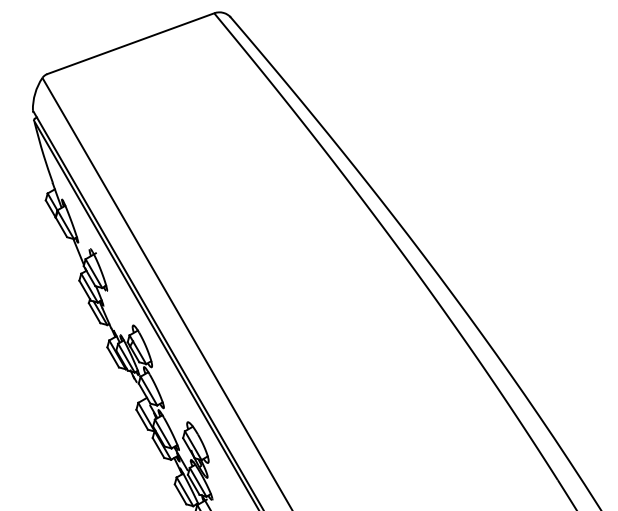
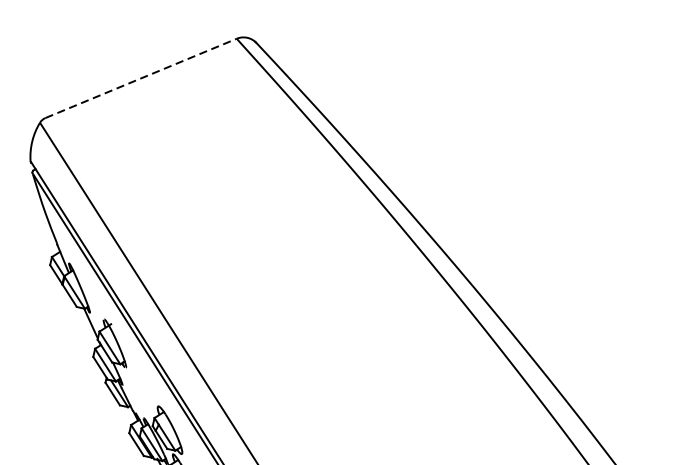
line: (130, 43) -> (140, 78), solid -> dashed

